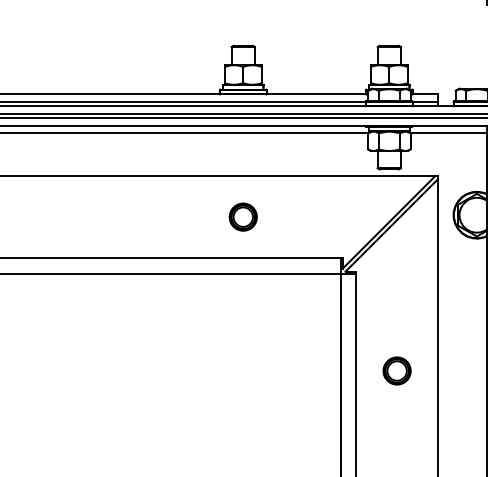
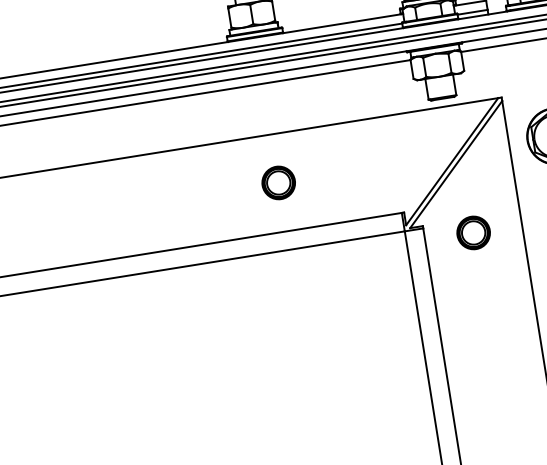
part: (396, 370) -> (472, 232), moved

